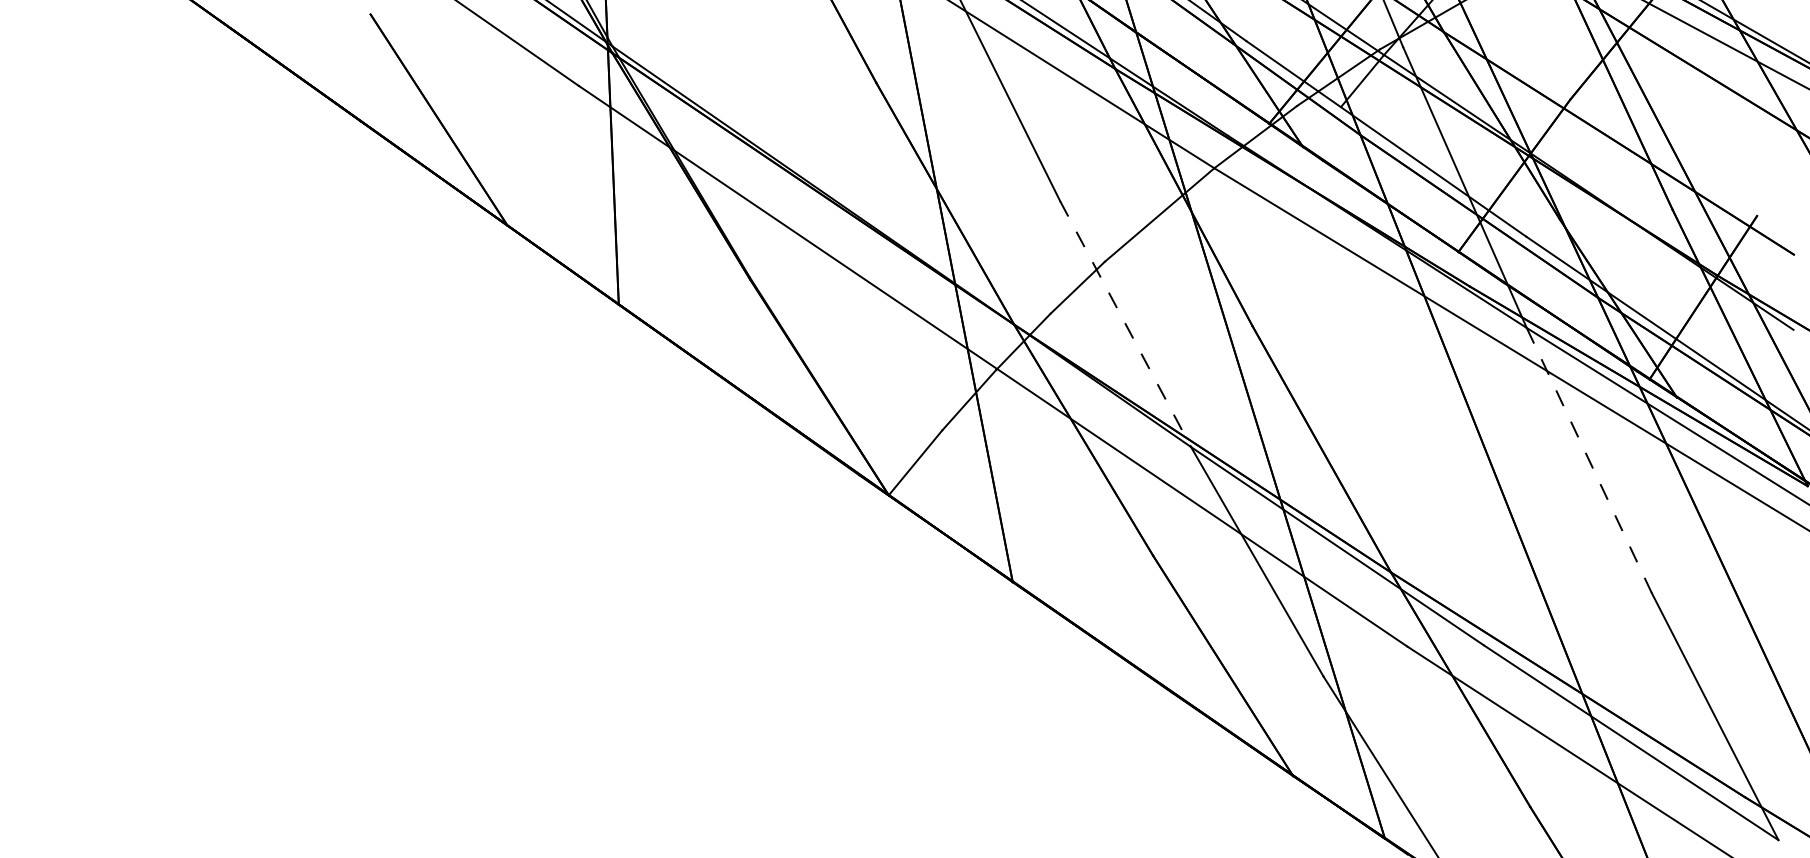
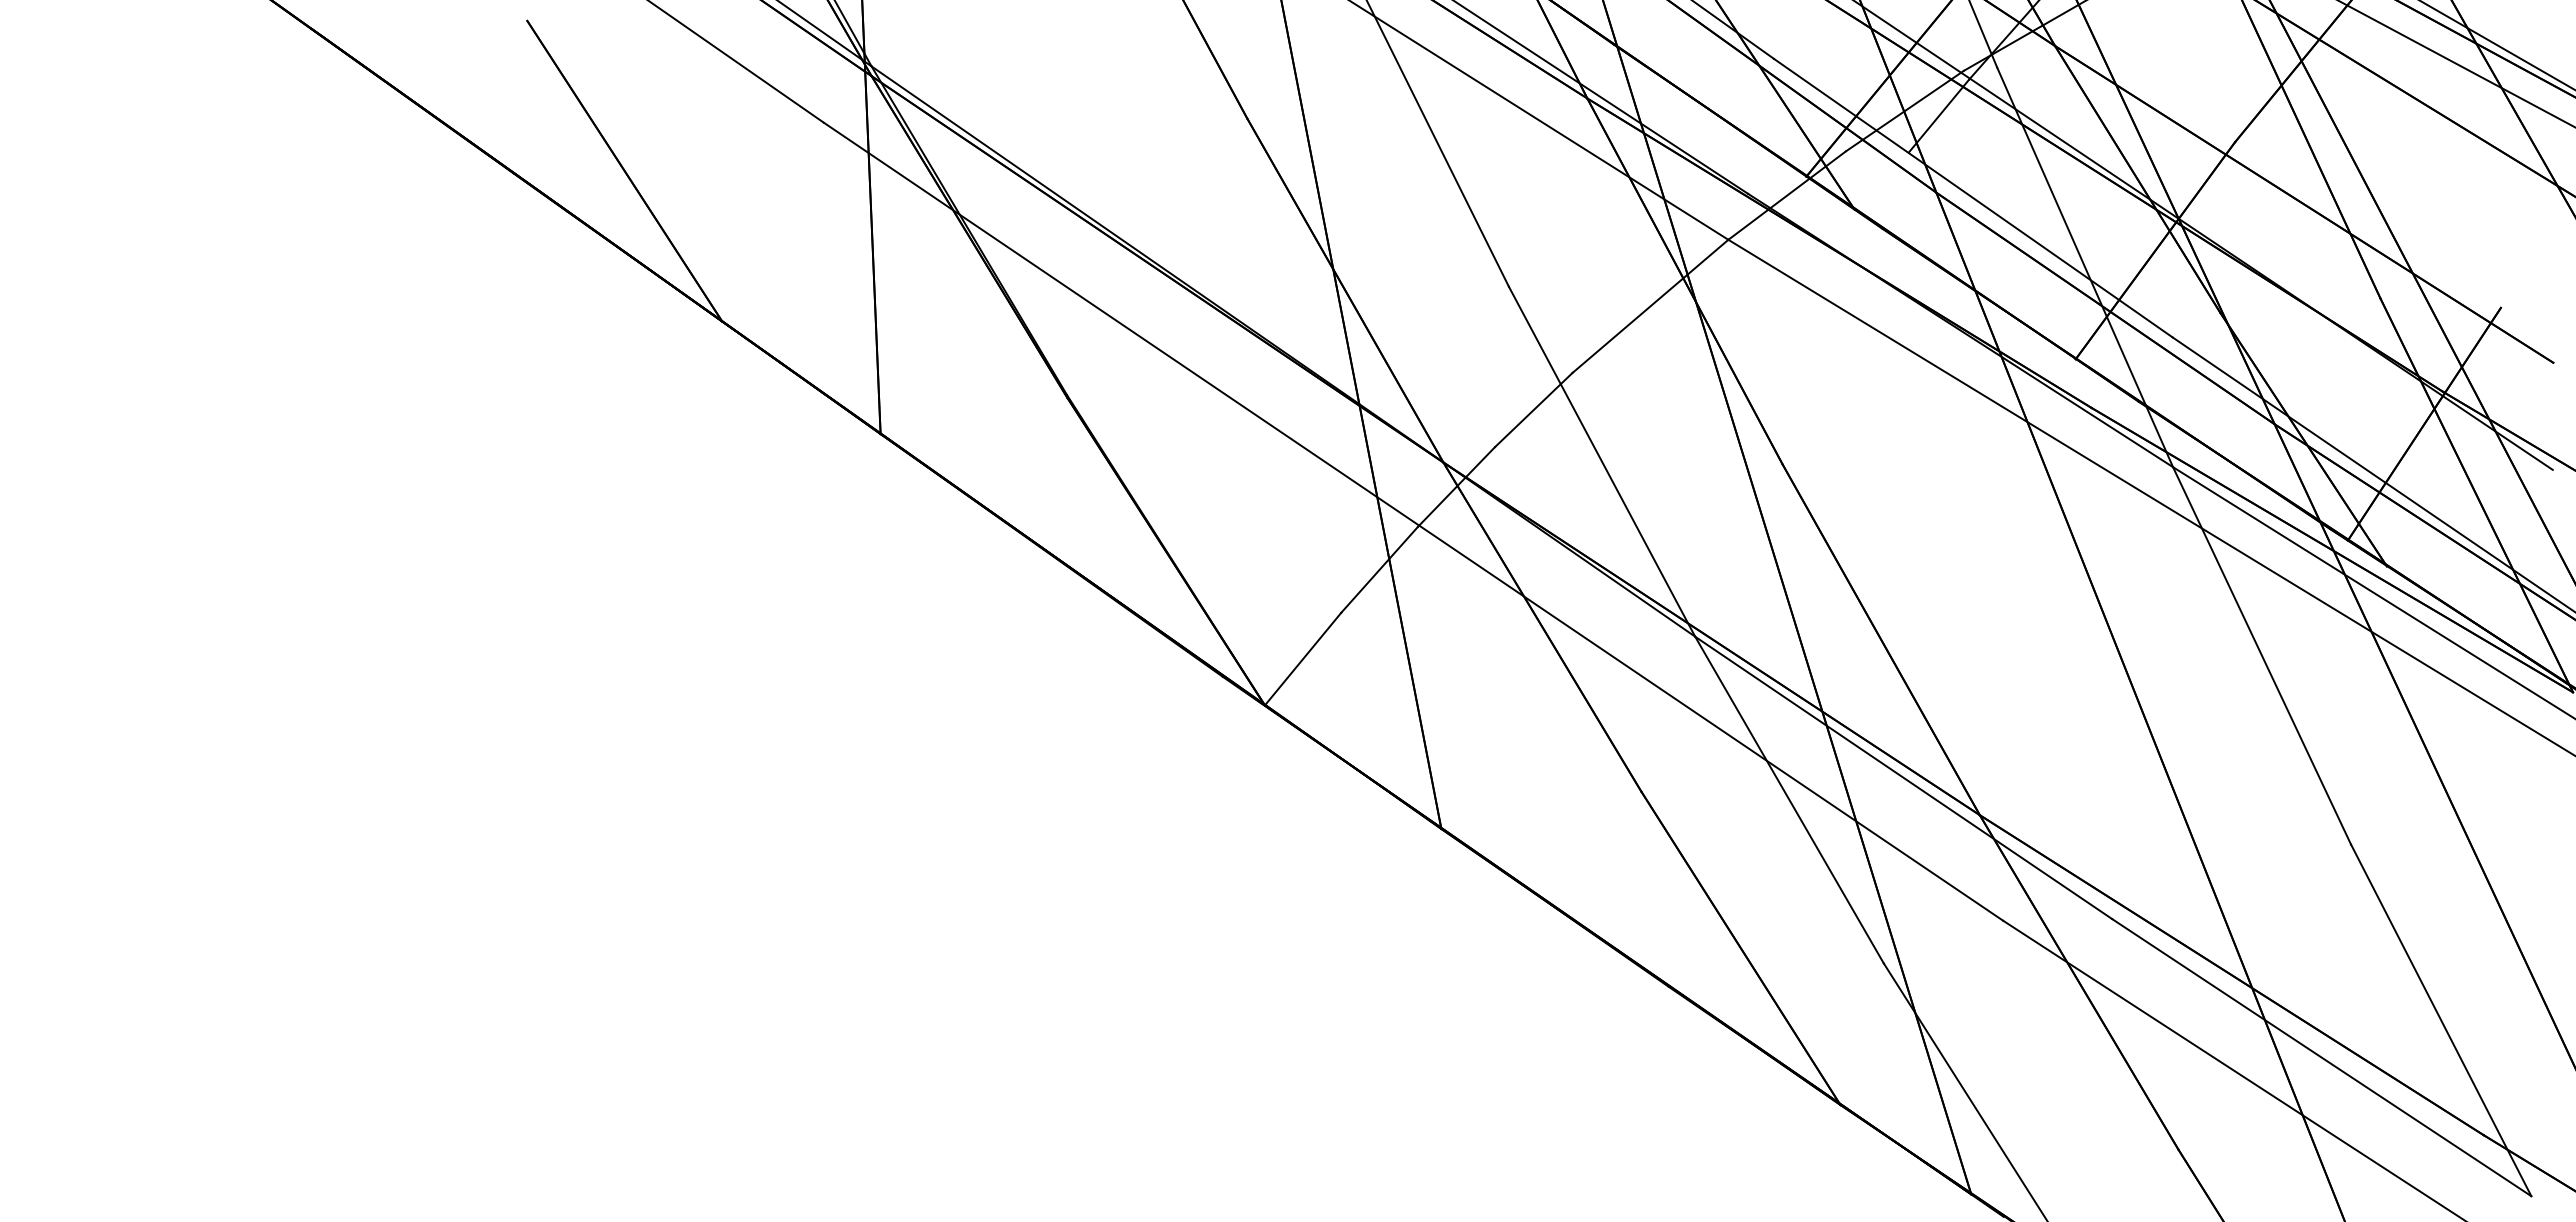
line: (1125, 324) -> (1602, 462), dashed -> solid
line: (1589, 460) -> (2262, 655), dashed -> solid

